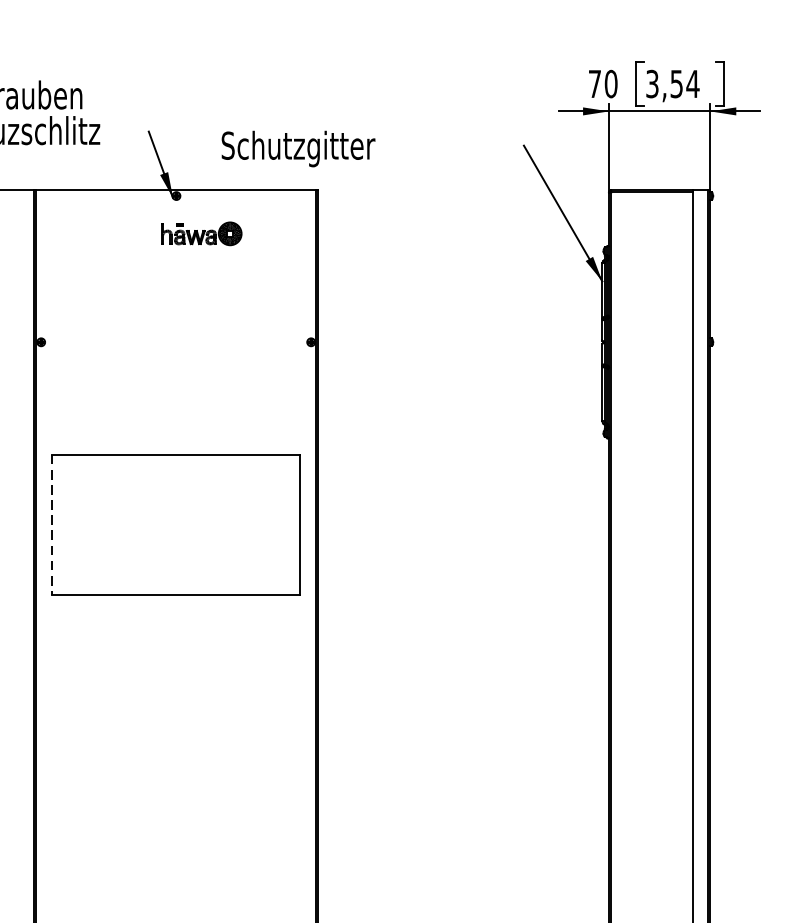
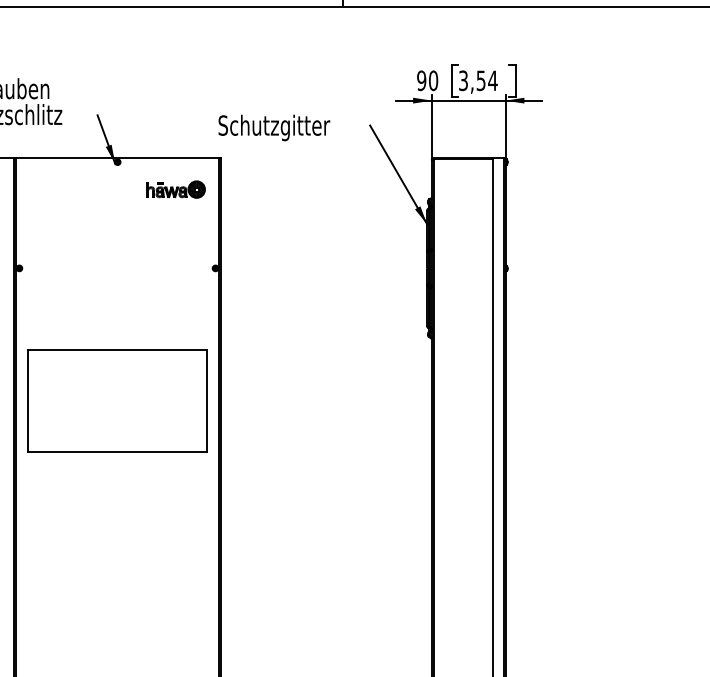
text: (594, 83) -> (421, 80), 70 -> 90
text: (298, 148) -> (274, 127), moved
part: (200, 233) -> (175, 189), moved
line: (52, 525) -> (27, 401), dashed -> solid

